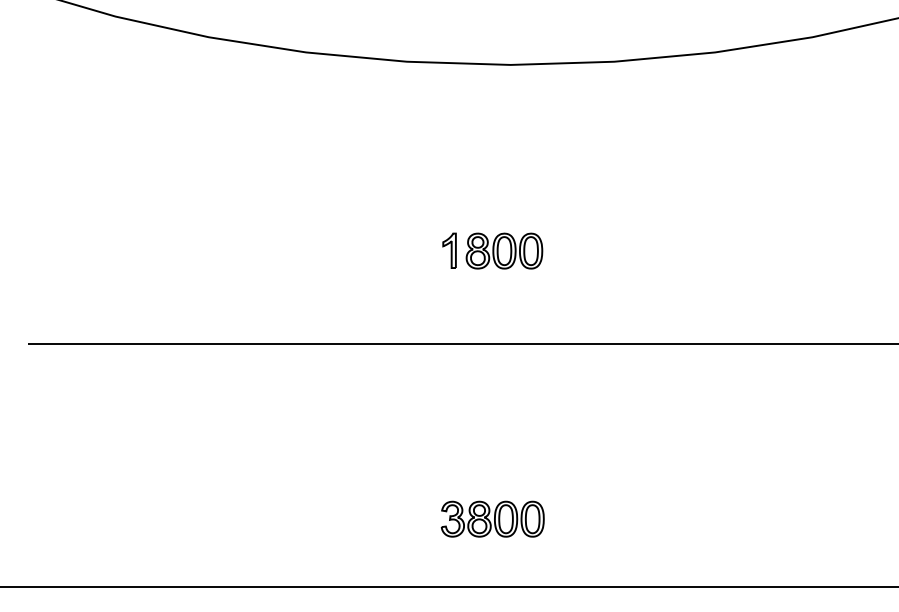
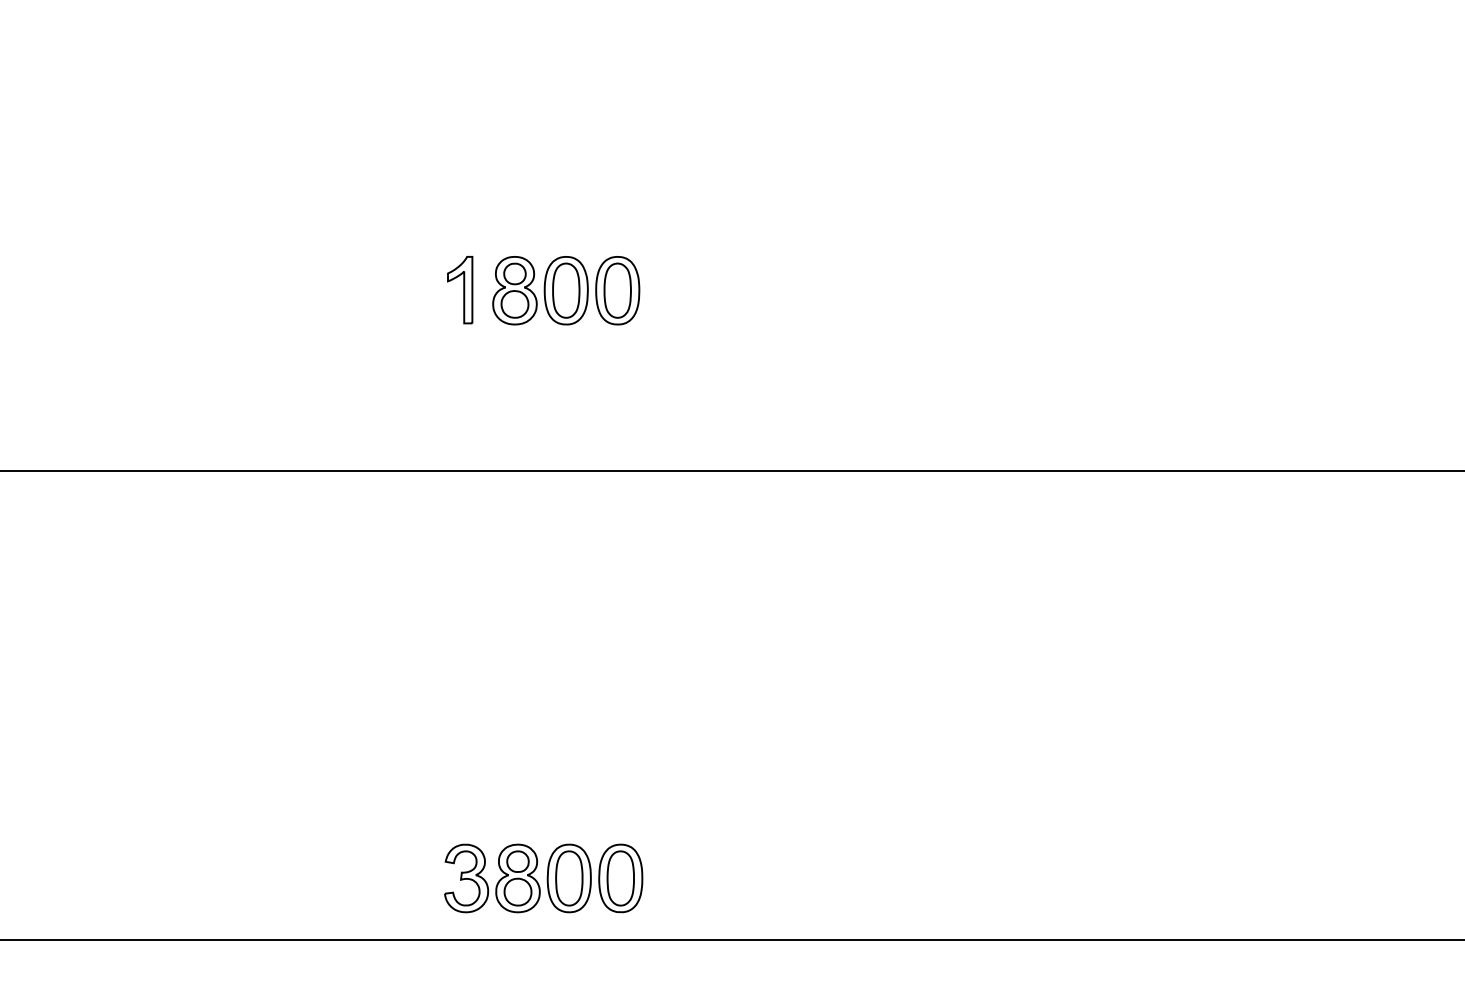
part: (492, 518) -> (543, 877), moved

